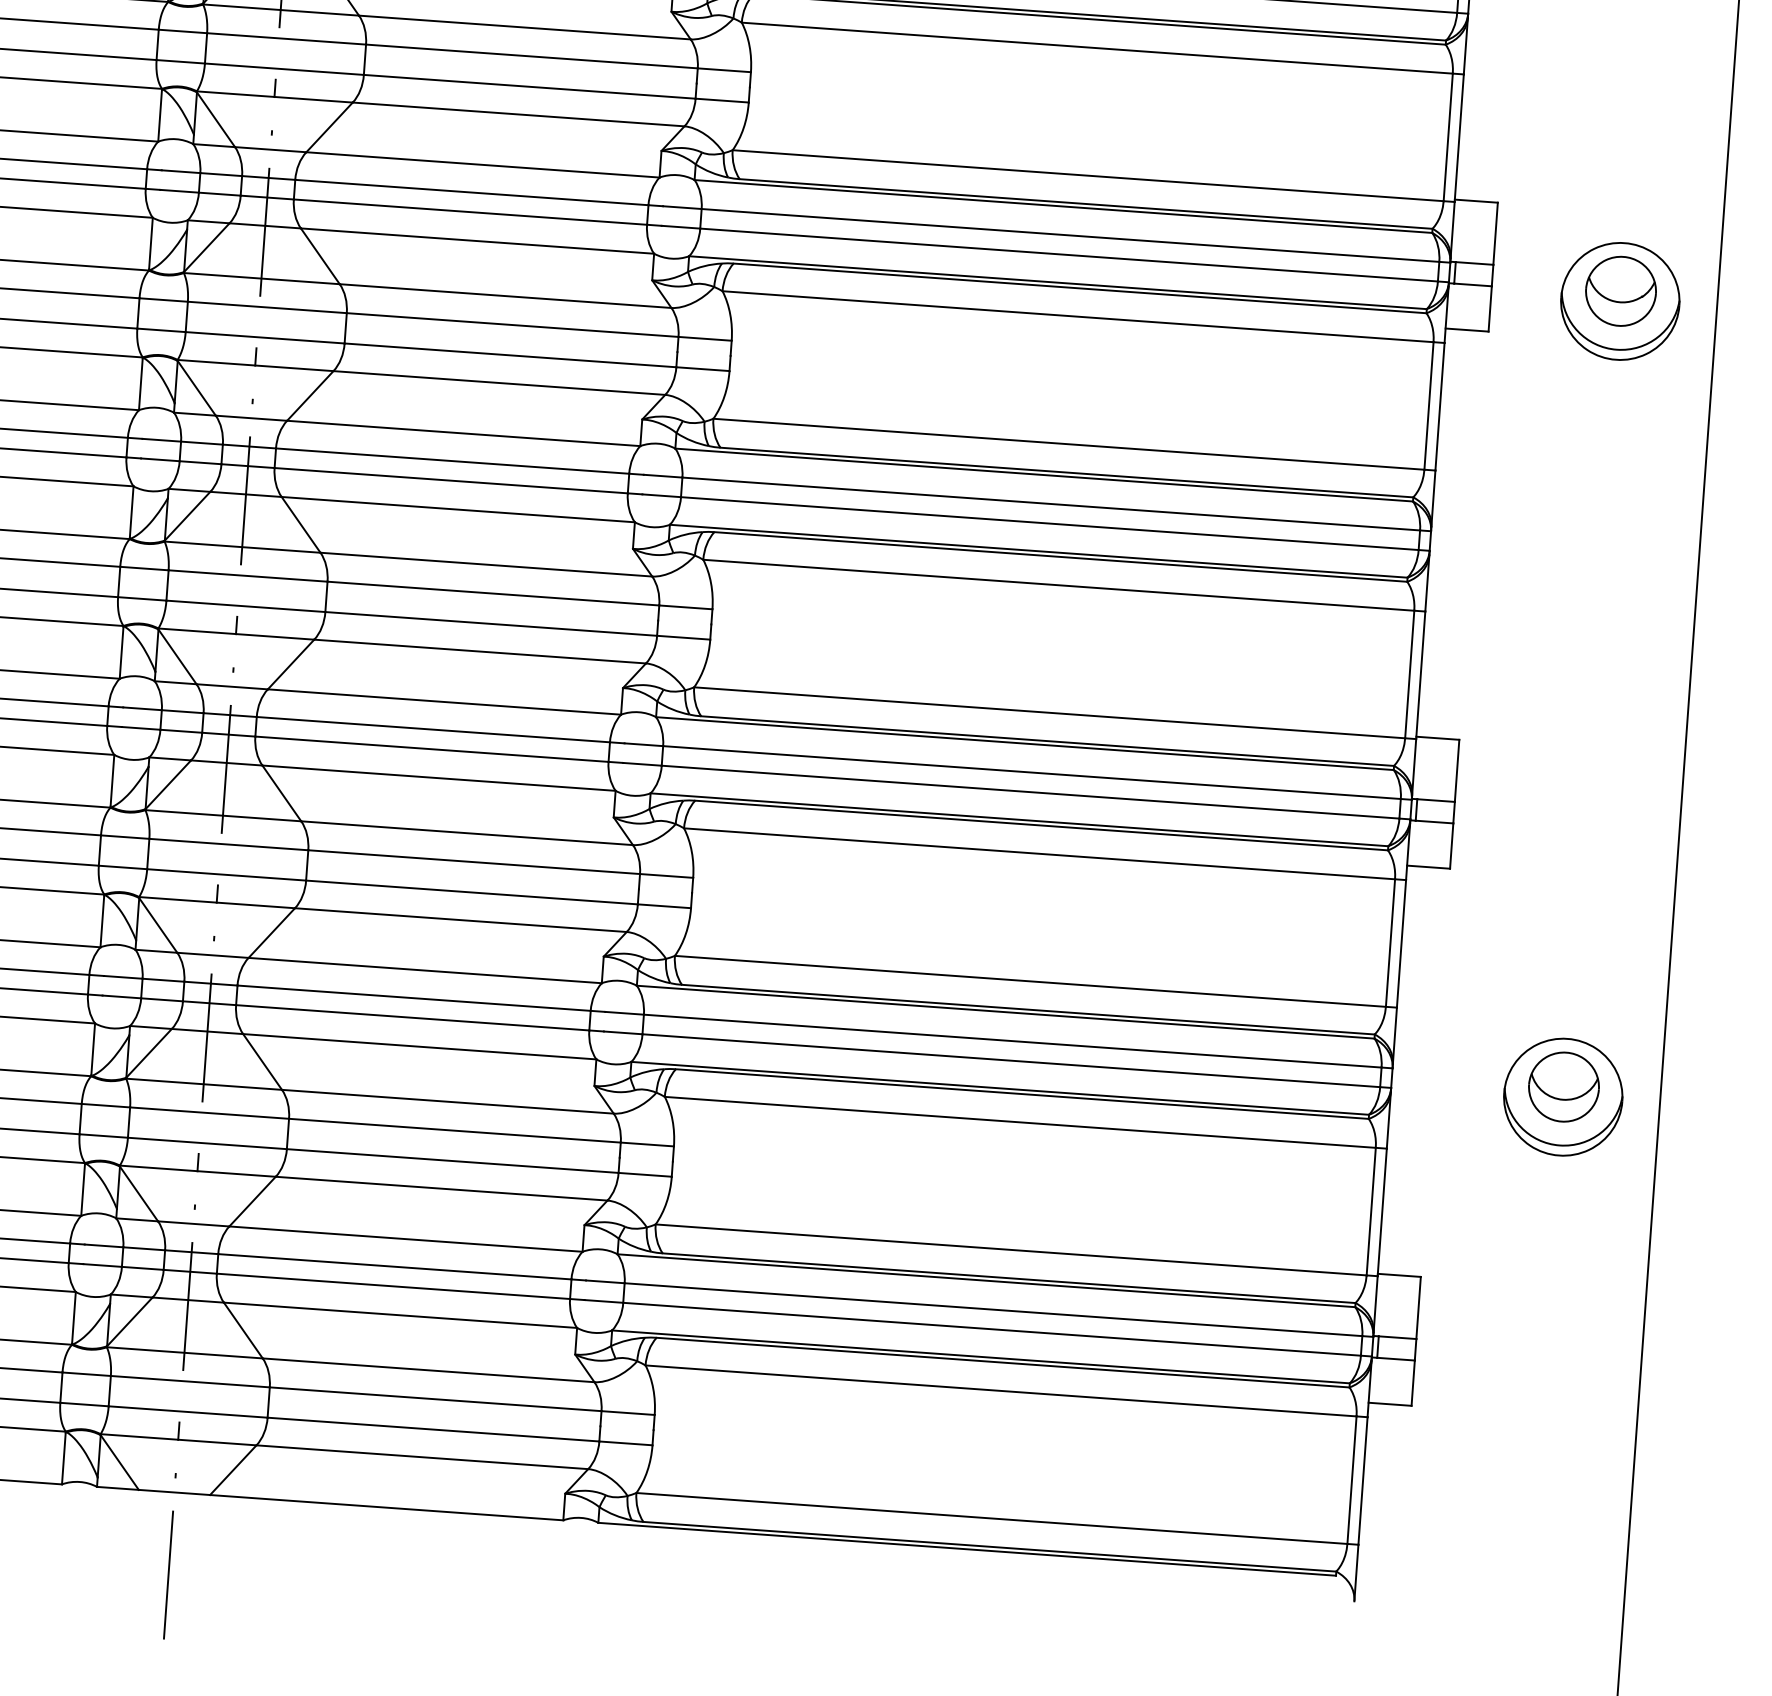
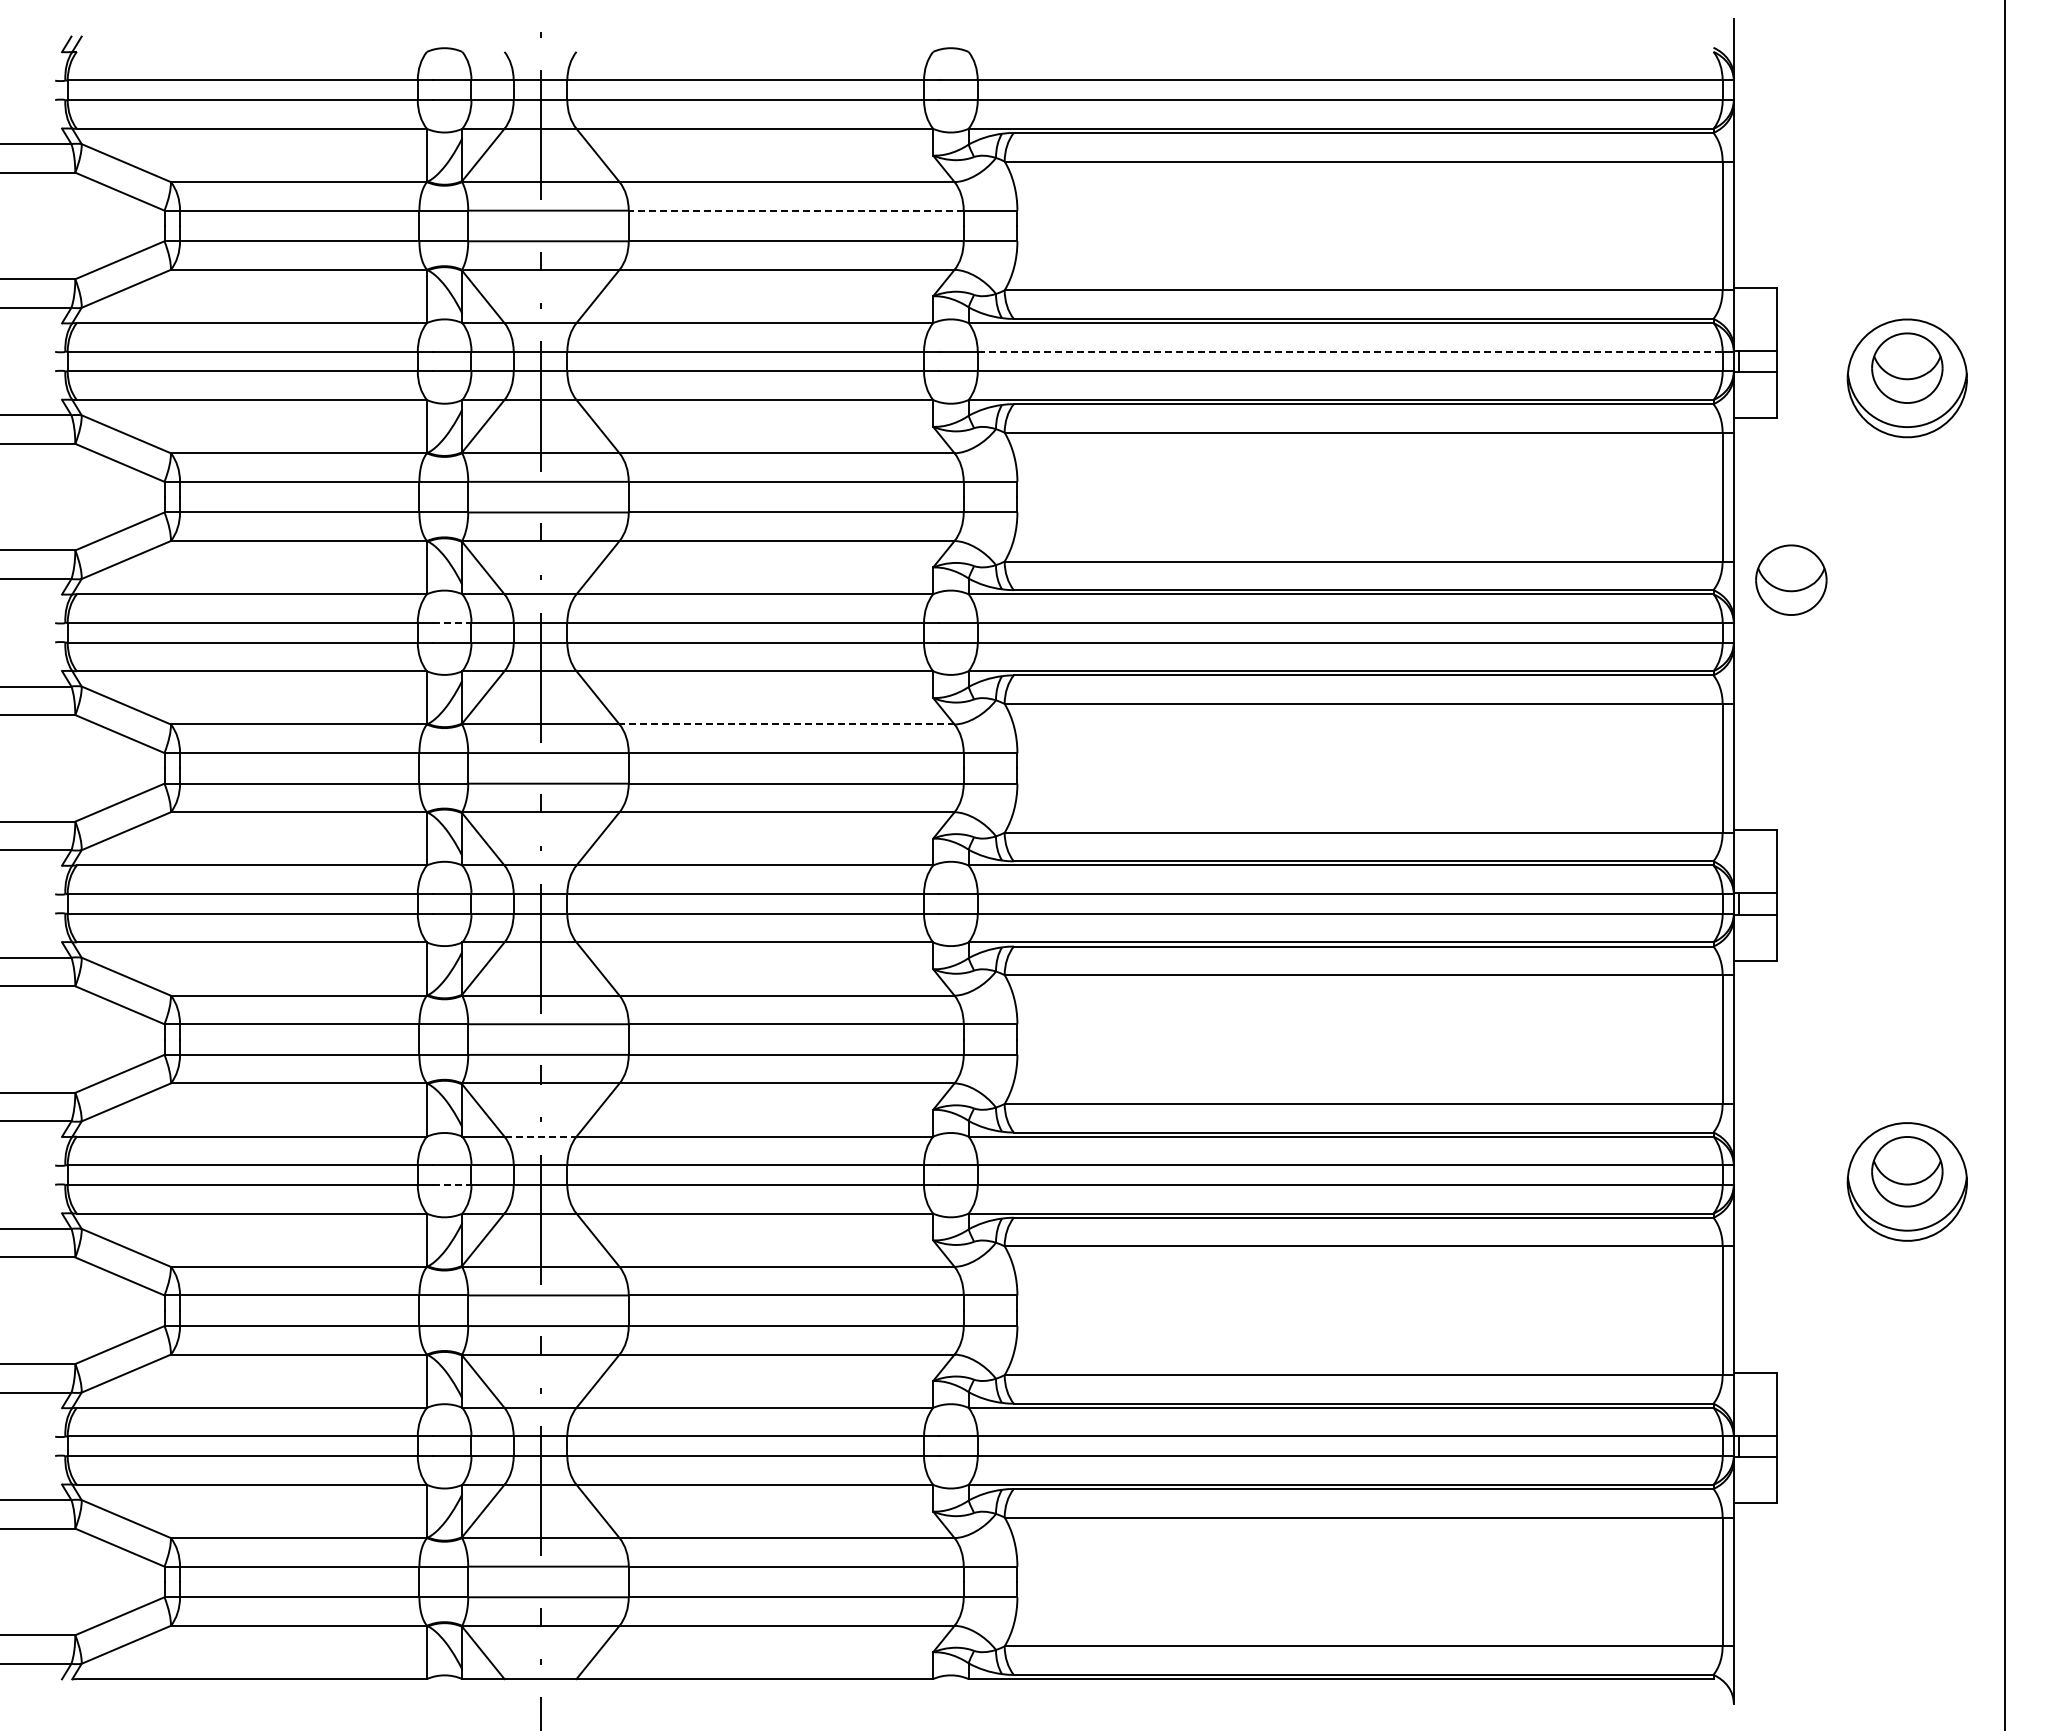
line: (531, 56) -> (795, 210), solid -> dashed
line: (1070, 235) -> (1350, 351), solid -> dashed
line: (162, 439) -> (452, 622), solid -> dashed
part: (1491, 492) -> (1791, 579), added
line: (485, 564) -> (786, 724), solid -> dashed
line: (213, 955) -> (541, 1136), solid -> dashed
line: (122, 997) -> (452, 1185), solid -> dashed

